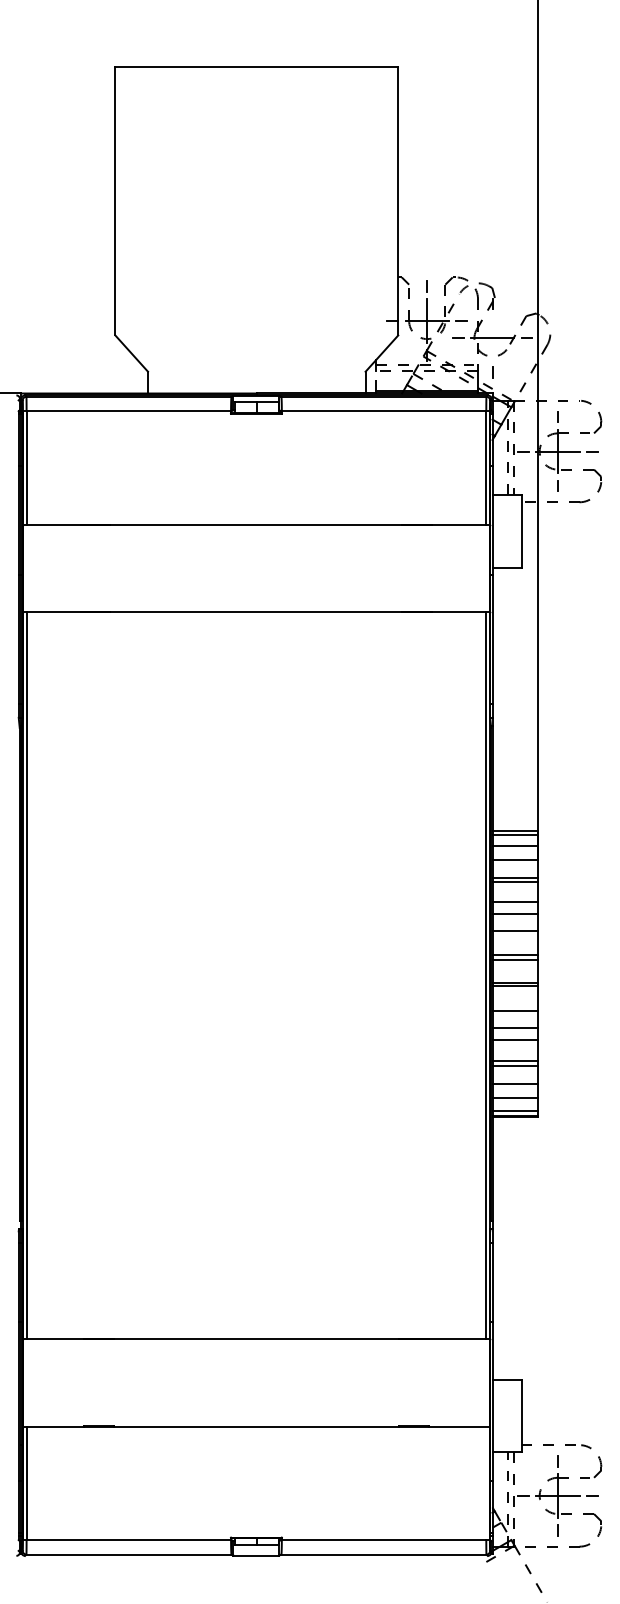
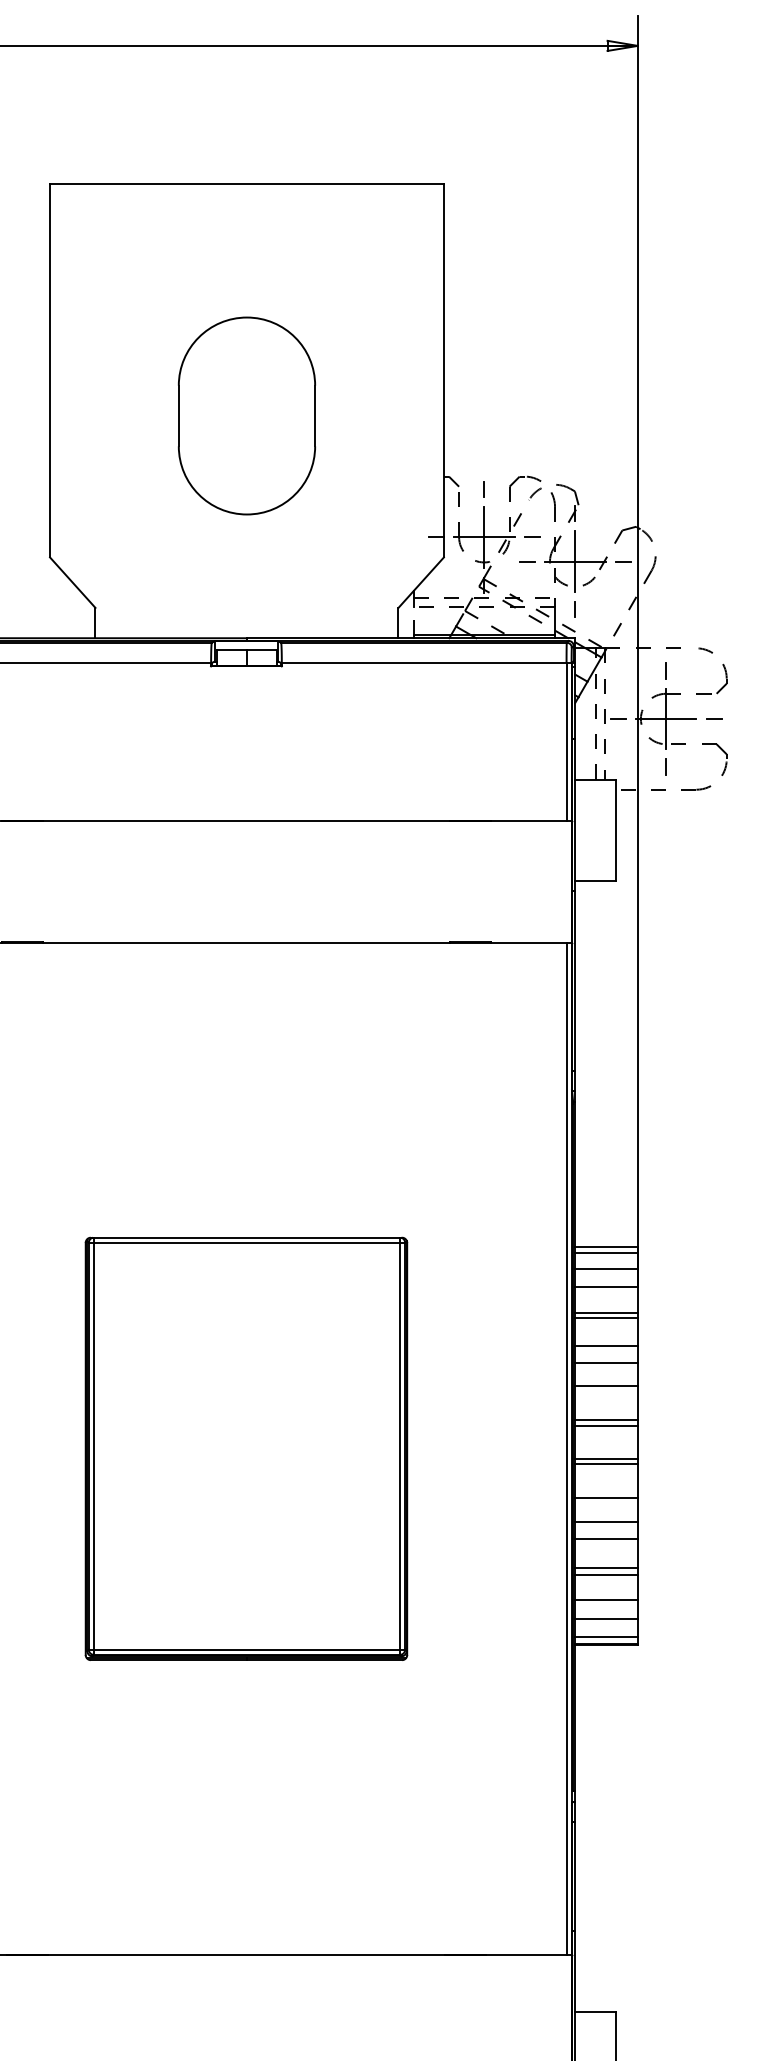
part: (256, 233) -> (246, 415), added
line: (492, 338) -> (575, 561), added
part: (256, 975) -> (246, 1448), added

